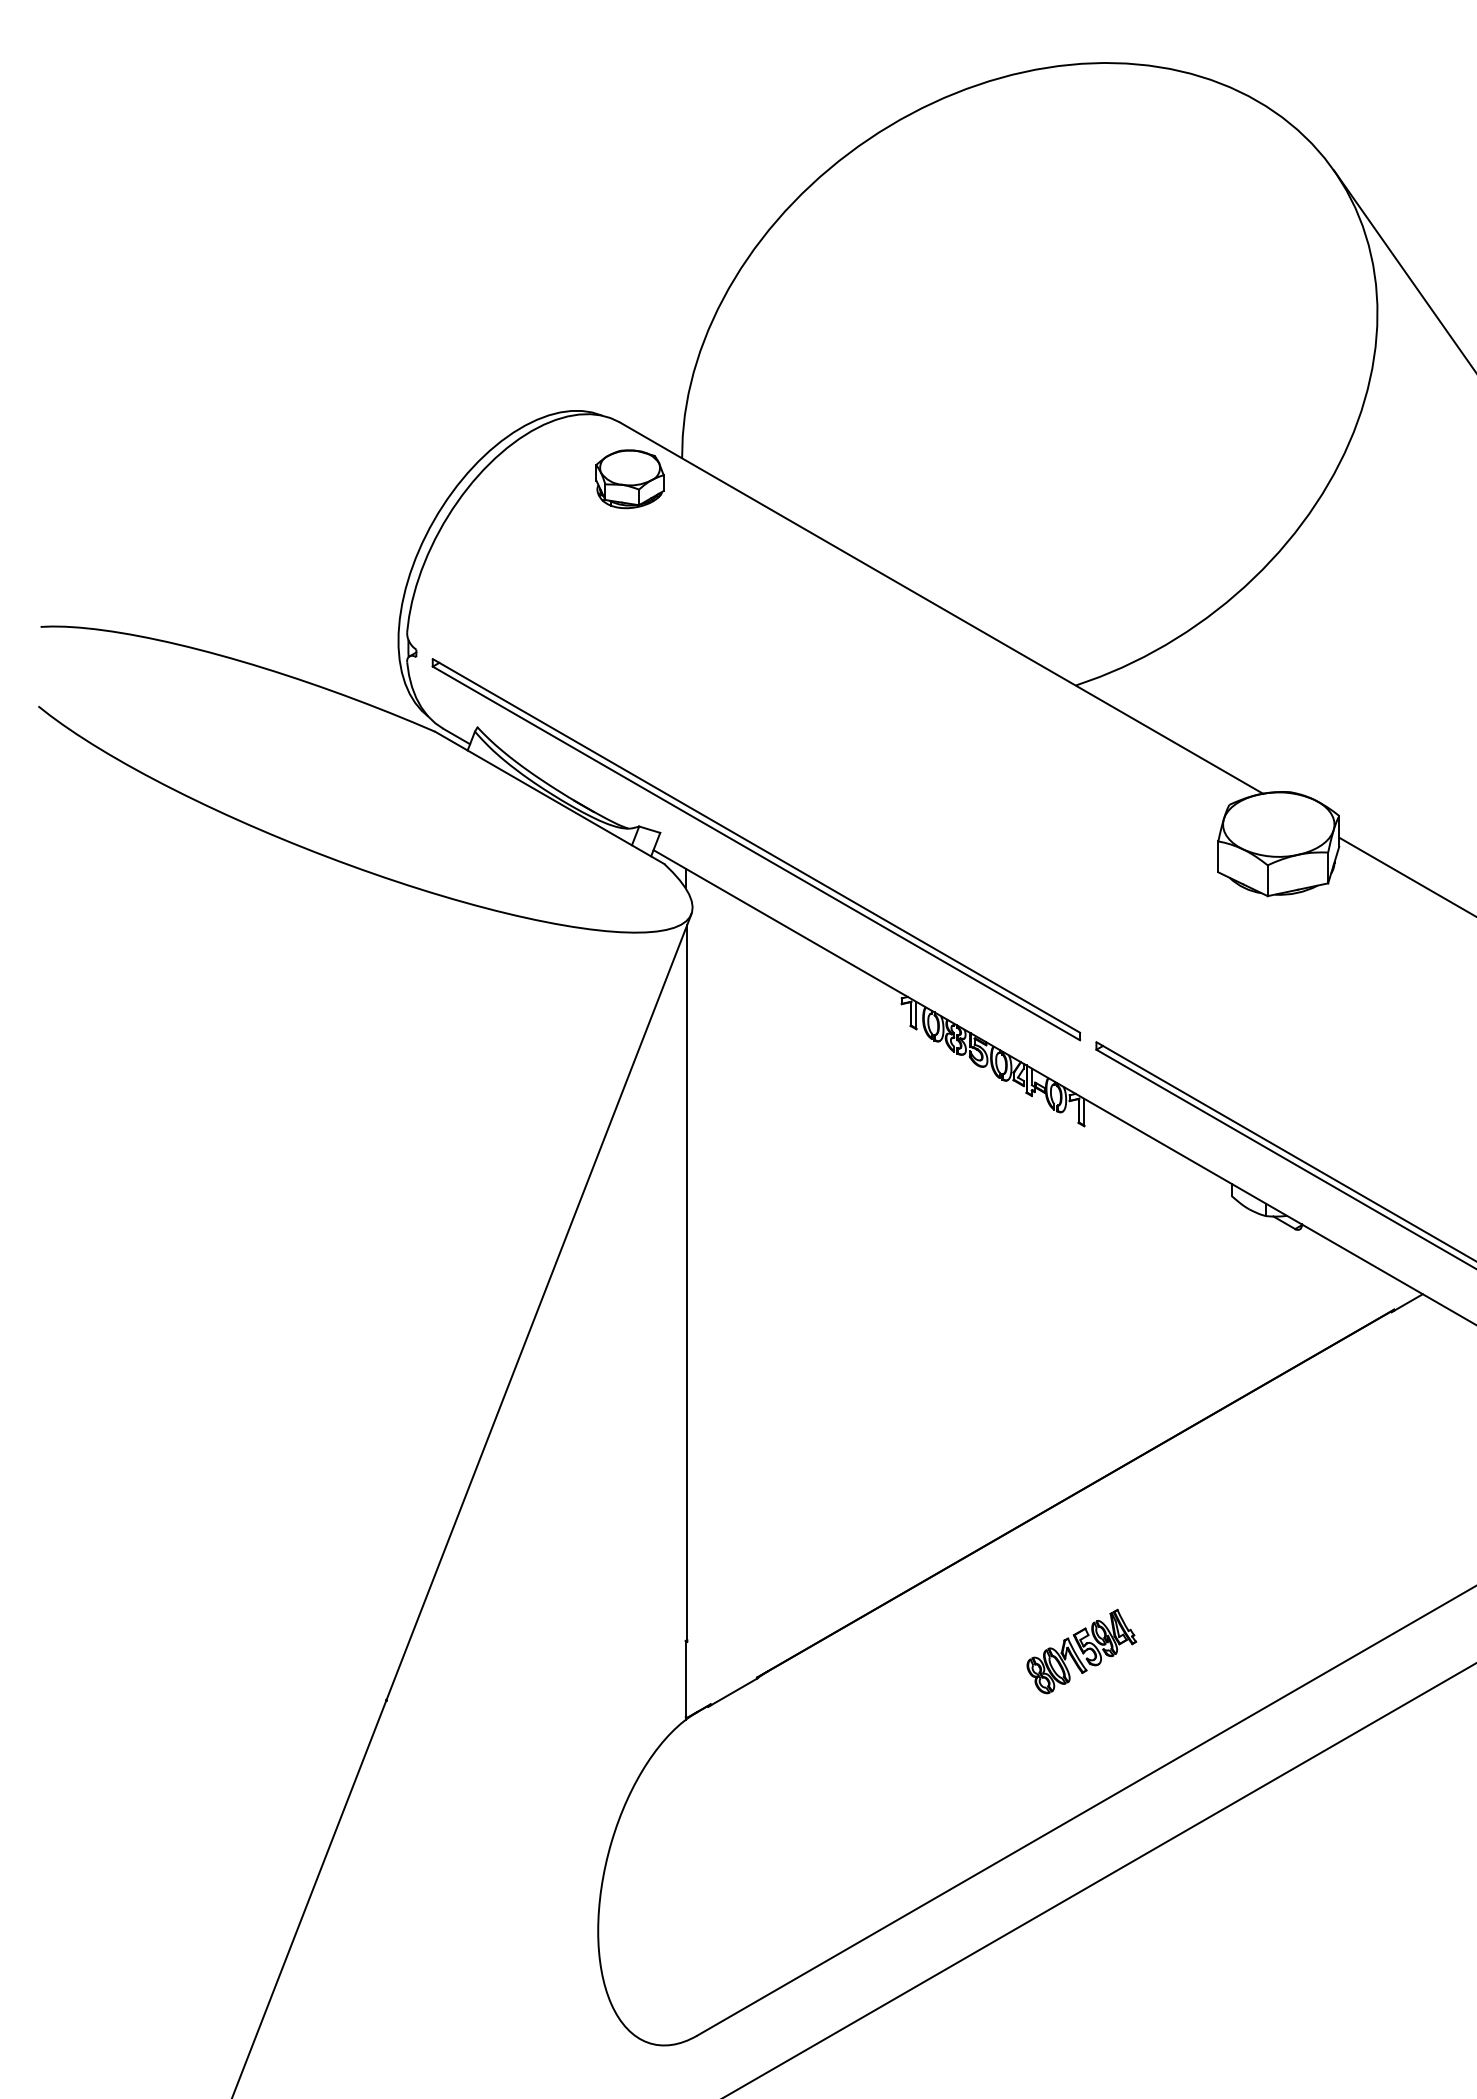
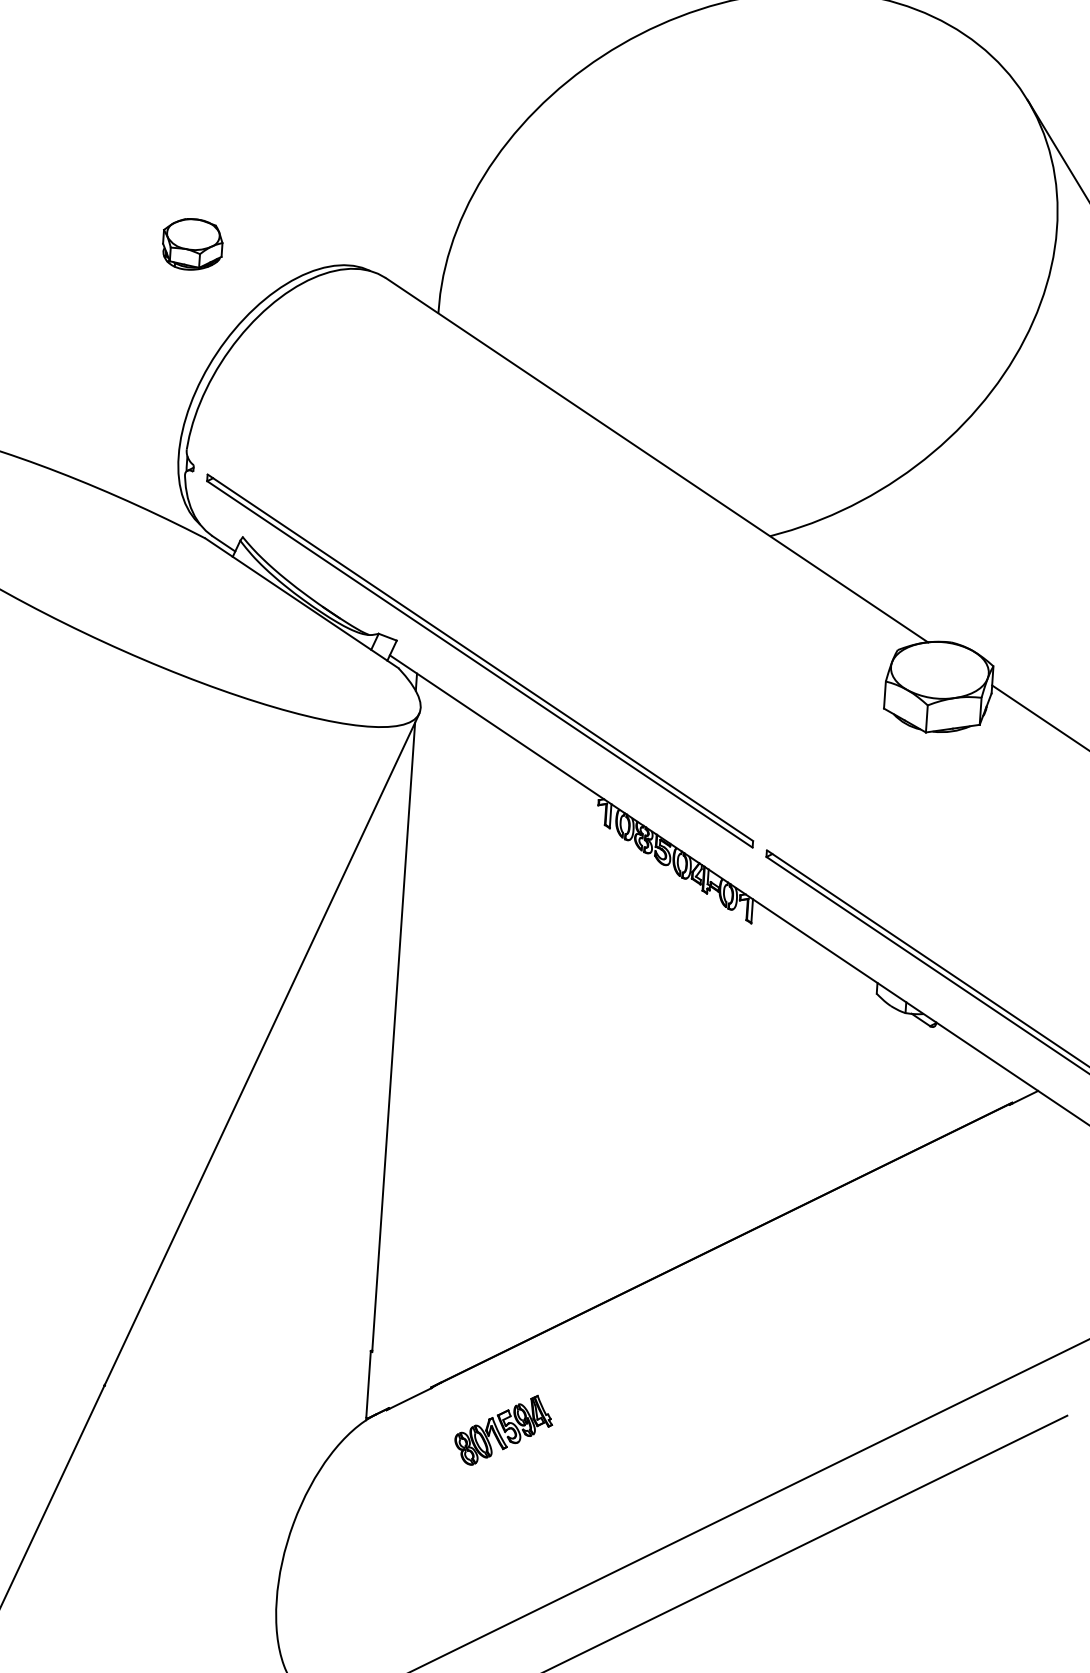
part: (629, 479) -> (192, 244), moved
part: (1081, 1651) -> (503, 1430), moved

